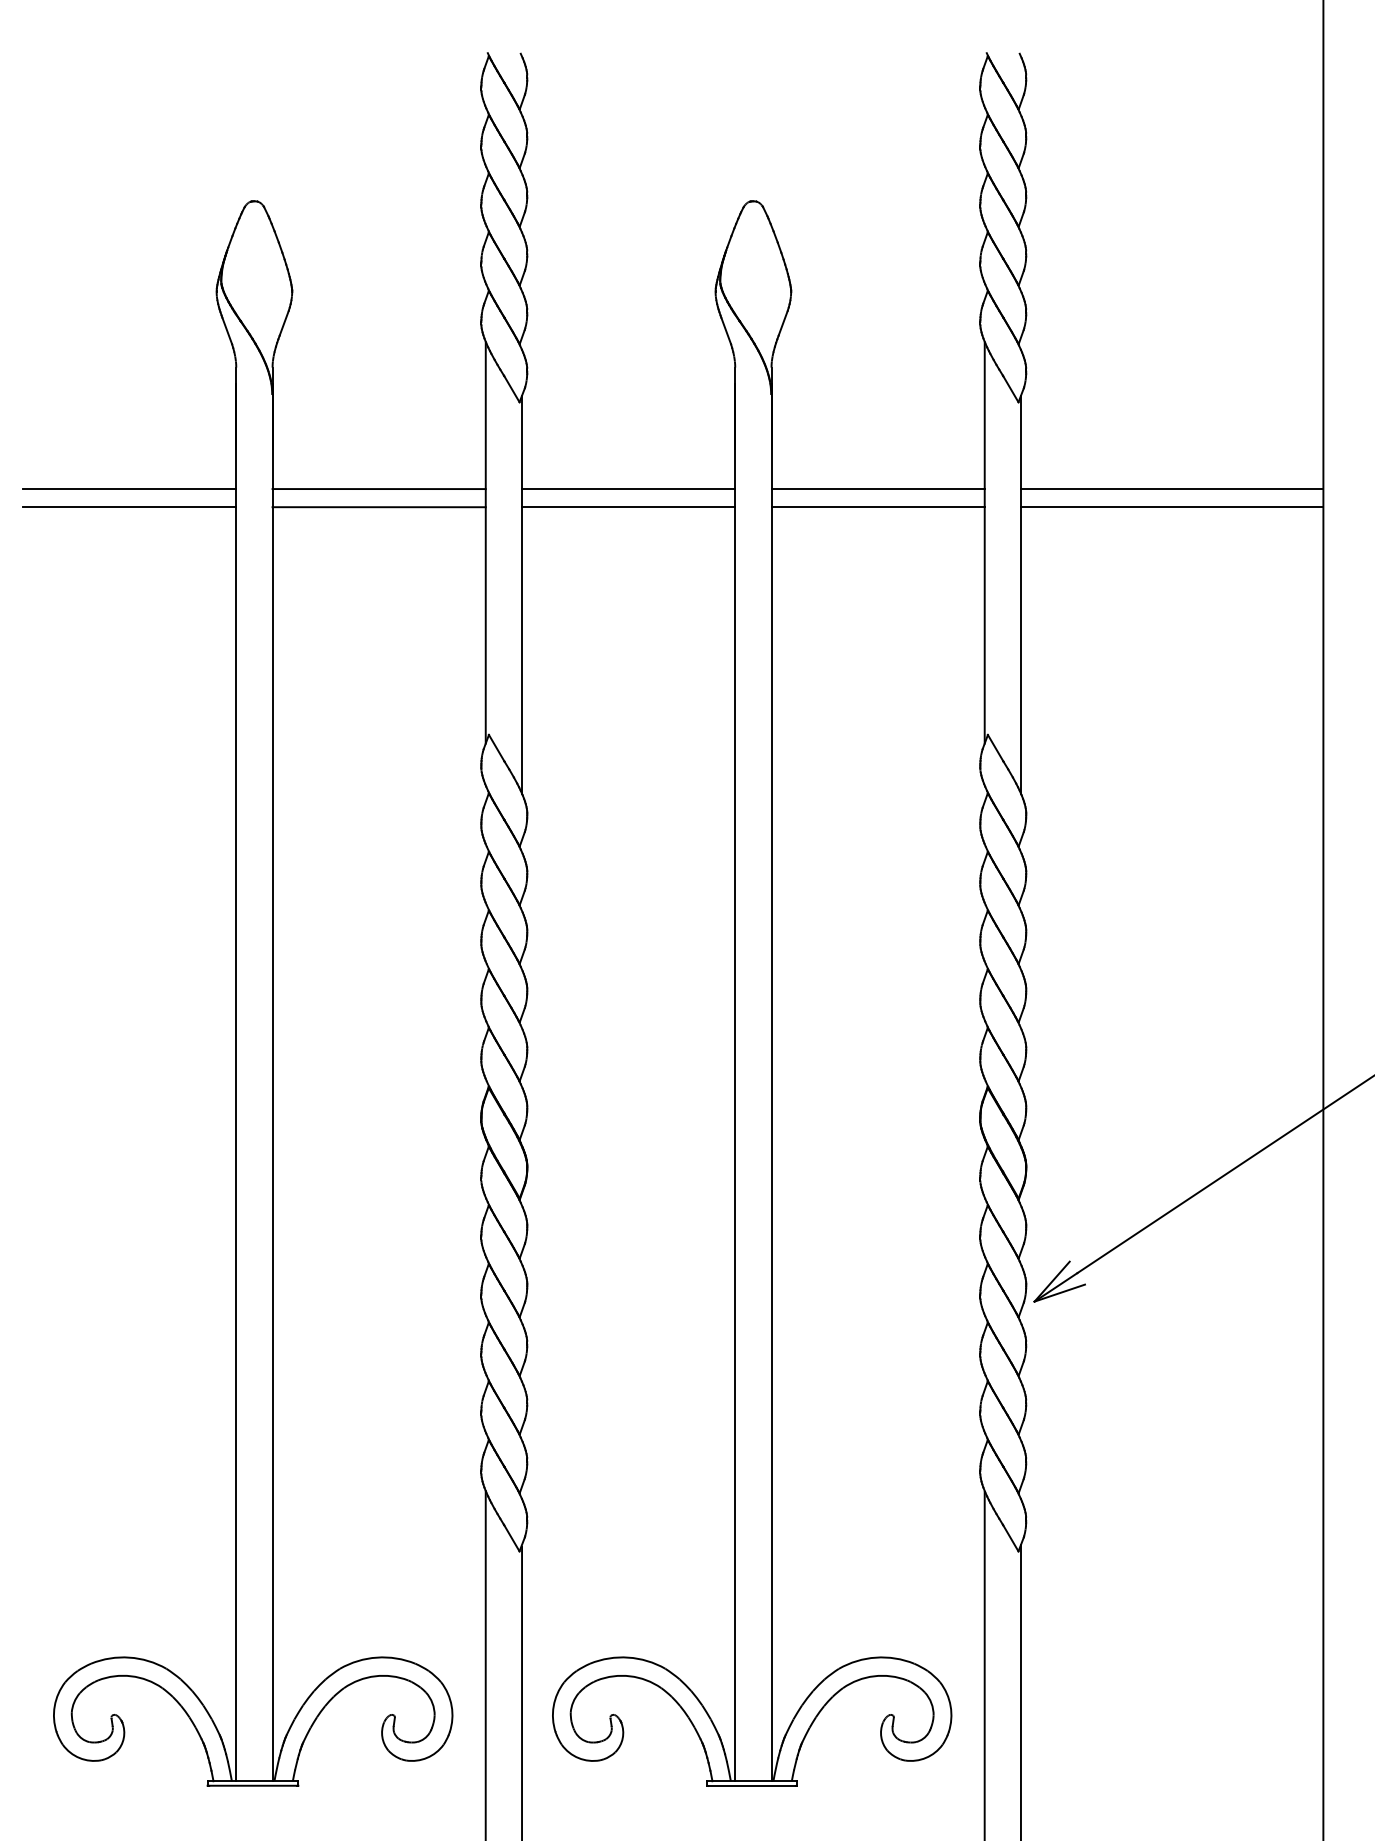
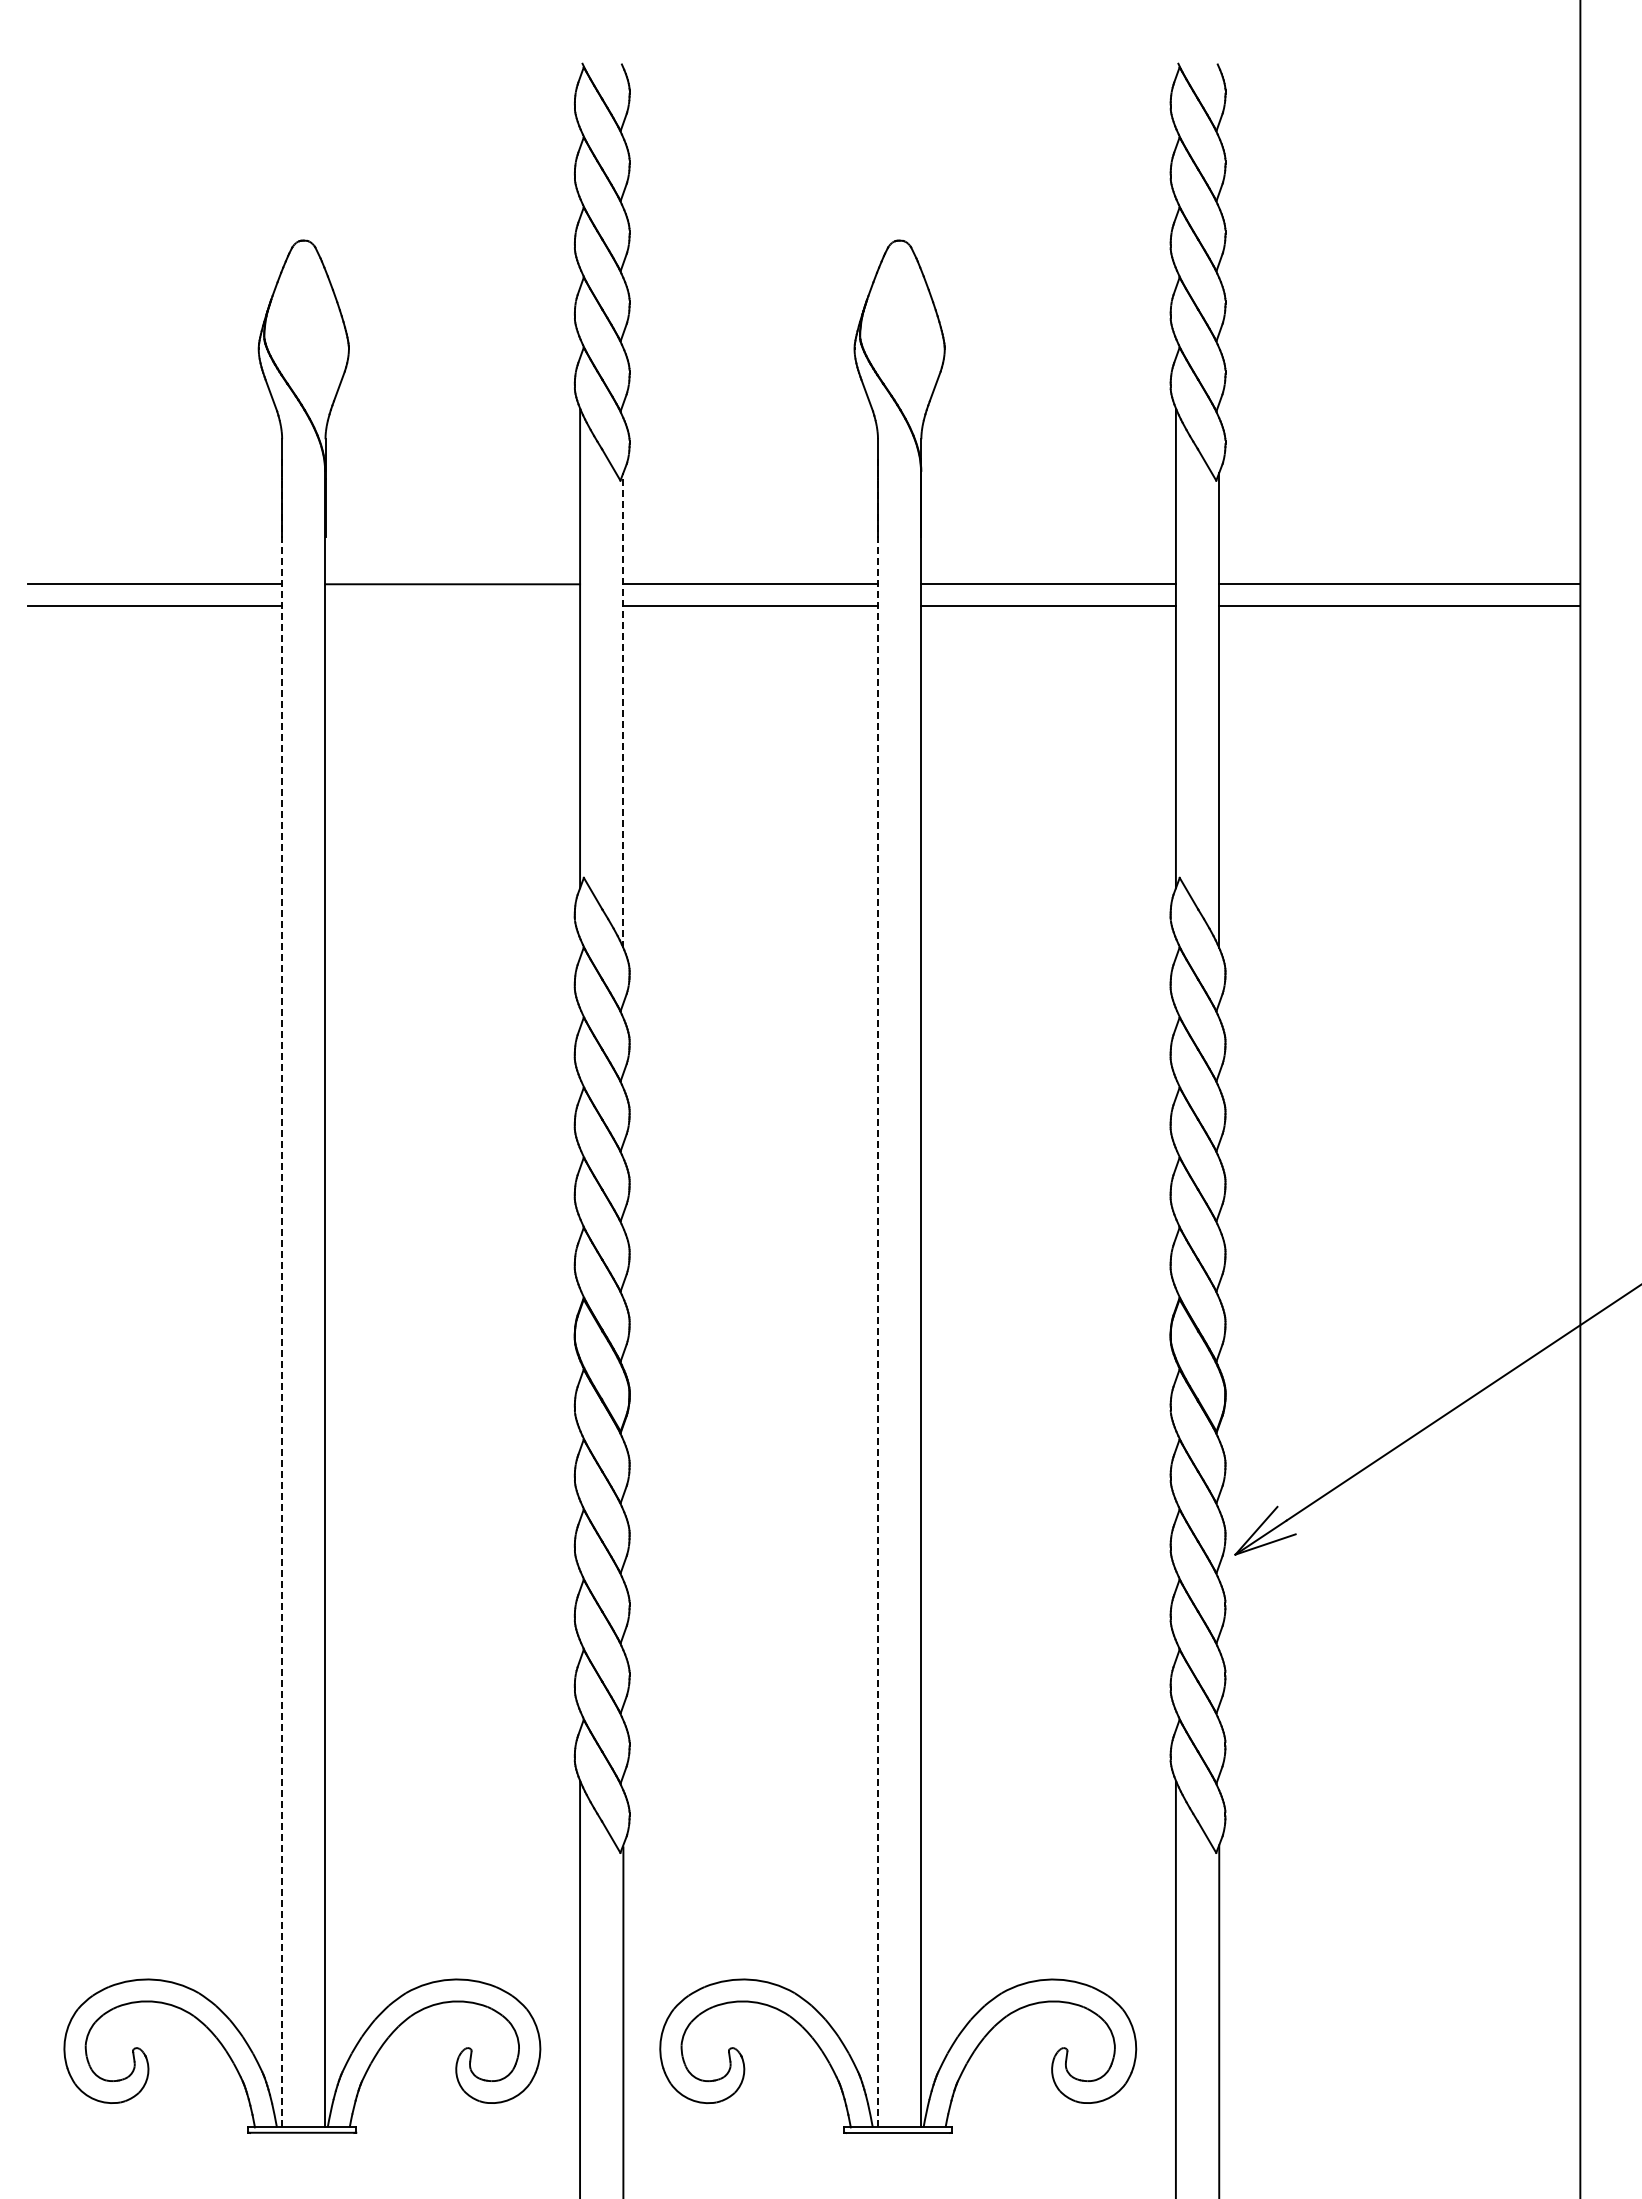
line: (378, 506) -> (452, 605), removed
line: (522, 594) -> (623, 710), solid -> dashed
line: (236, 1082) -> (282, 1293), solid -> dashed
line: (734, 1082) -> (877, 1293), solid -> dashed

